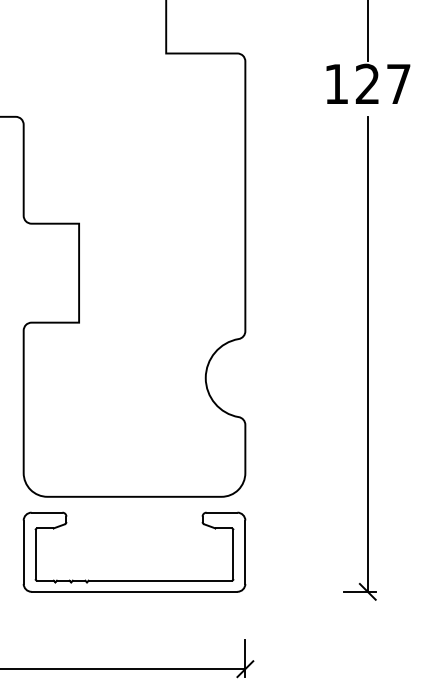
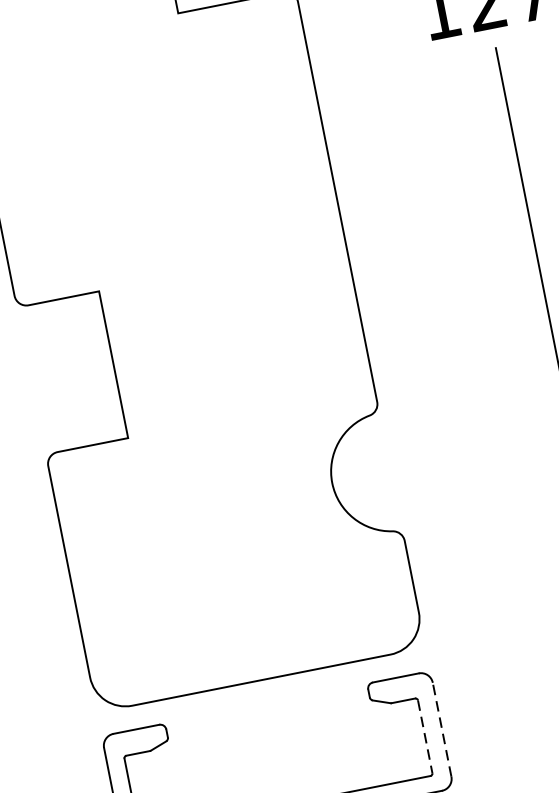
line: (245, 552) -> (442, 730), solid -> dashed
line: (233, 554) -> (425, 736), solid -> dashed

